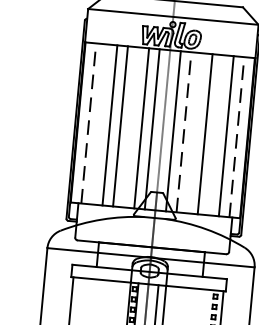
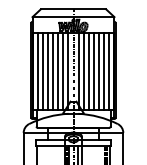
line: (88, 123) -> (37, 71), dashed -> solid
line: (98, 124) -> (42, 71), added
line: (131, 127) -> (58, 71), added
line: (183, 131) -> (83, 71), dashed -> solid
line: (194, 132) -> (88, 71), added
line: (214, 134) -> (98, 71), added
line: (237, 136) -> (109, 71), dashed -> solid

